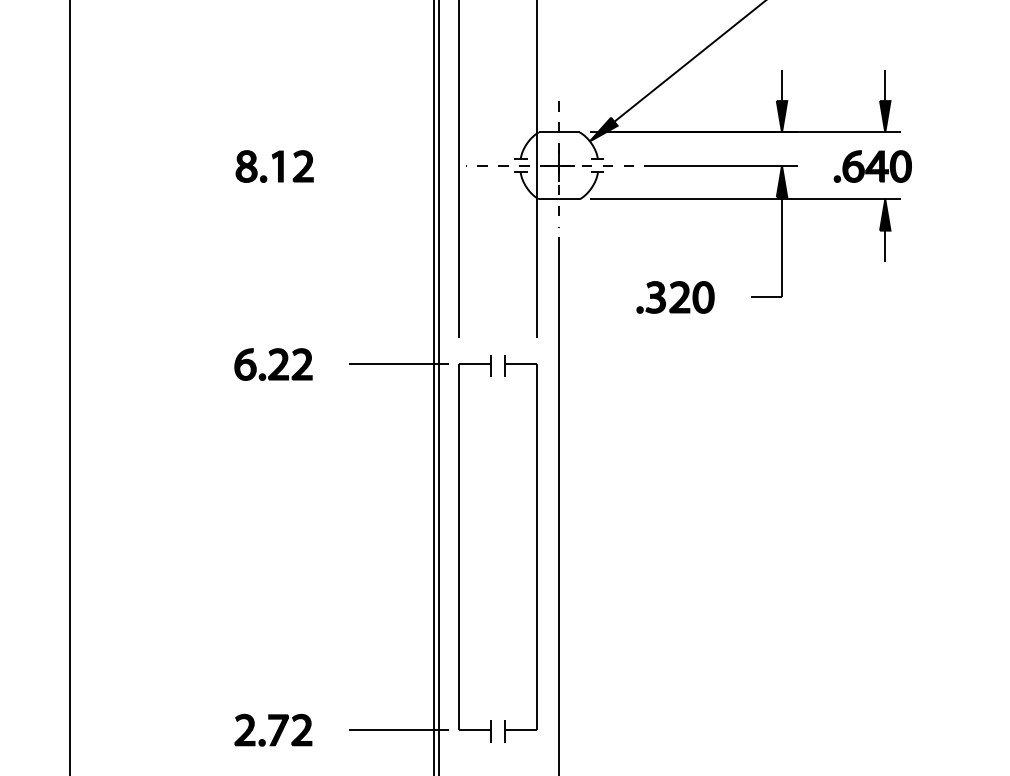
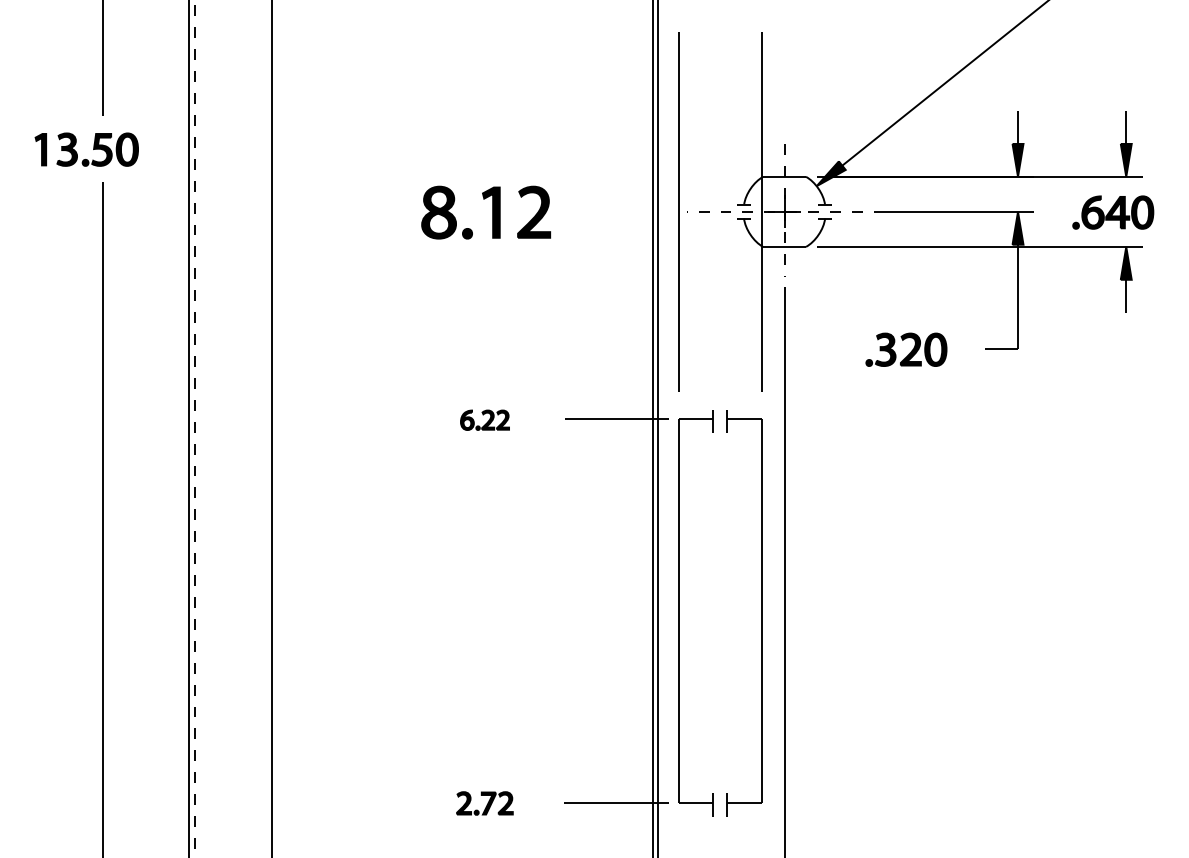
part: (274, 166) -> (486, 212), size x1.6
part: (273, 364) -> (484, 420), size x0.6
part: (273, 730) -> (484, 803), size x0.7

